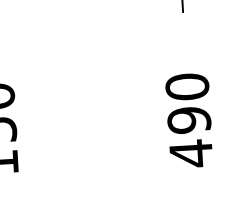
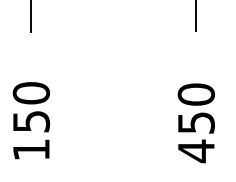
text: (188, 119) -> (195, 122), 490 -> 450

